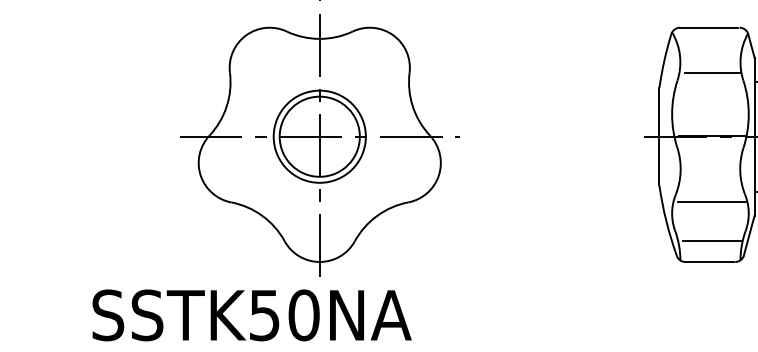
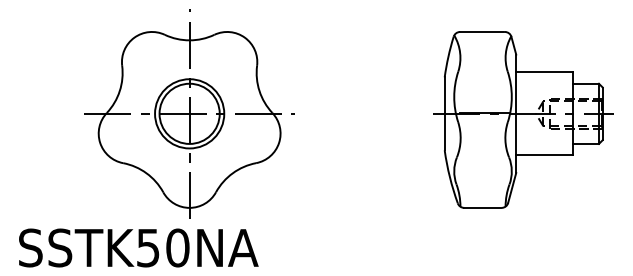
line: (712, 72) -> (484, 65), removed
line: (712, 202) -> (484, 163), removed
line: (712, 241) -> (484, 192), removed

